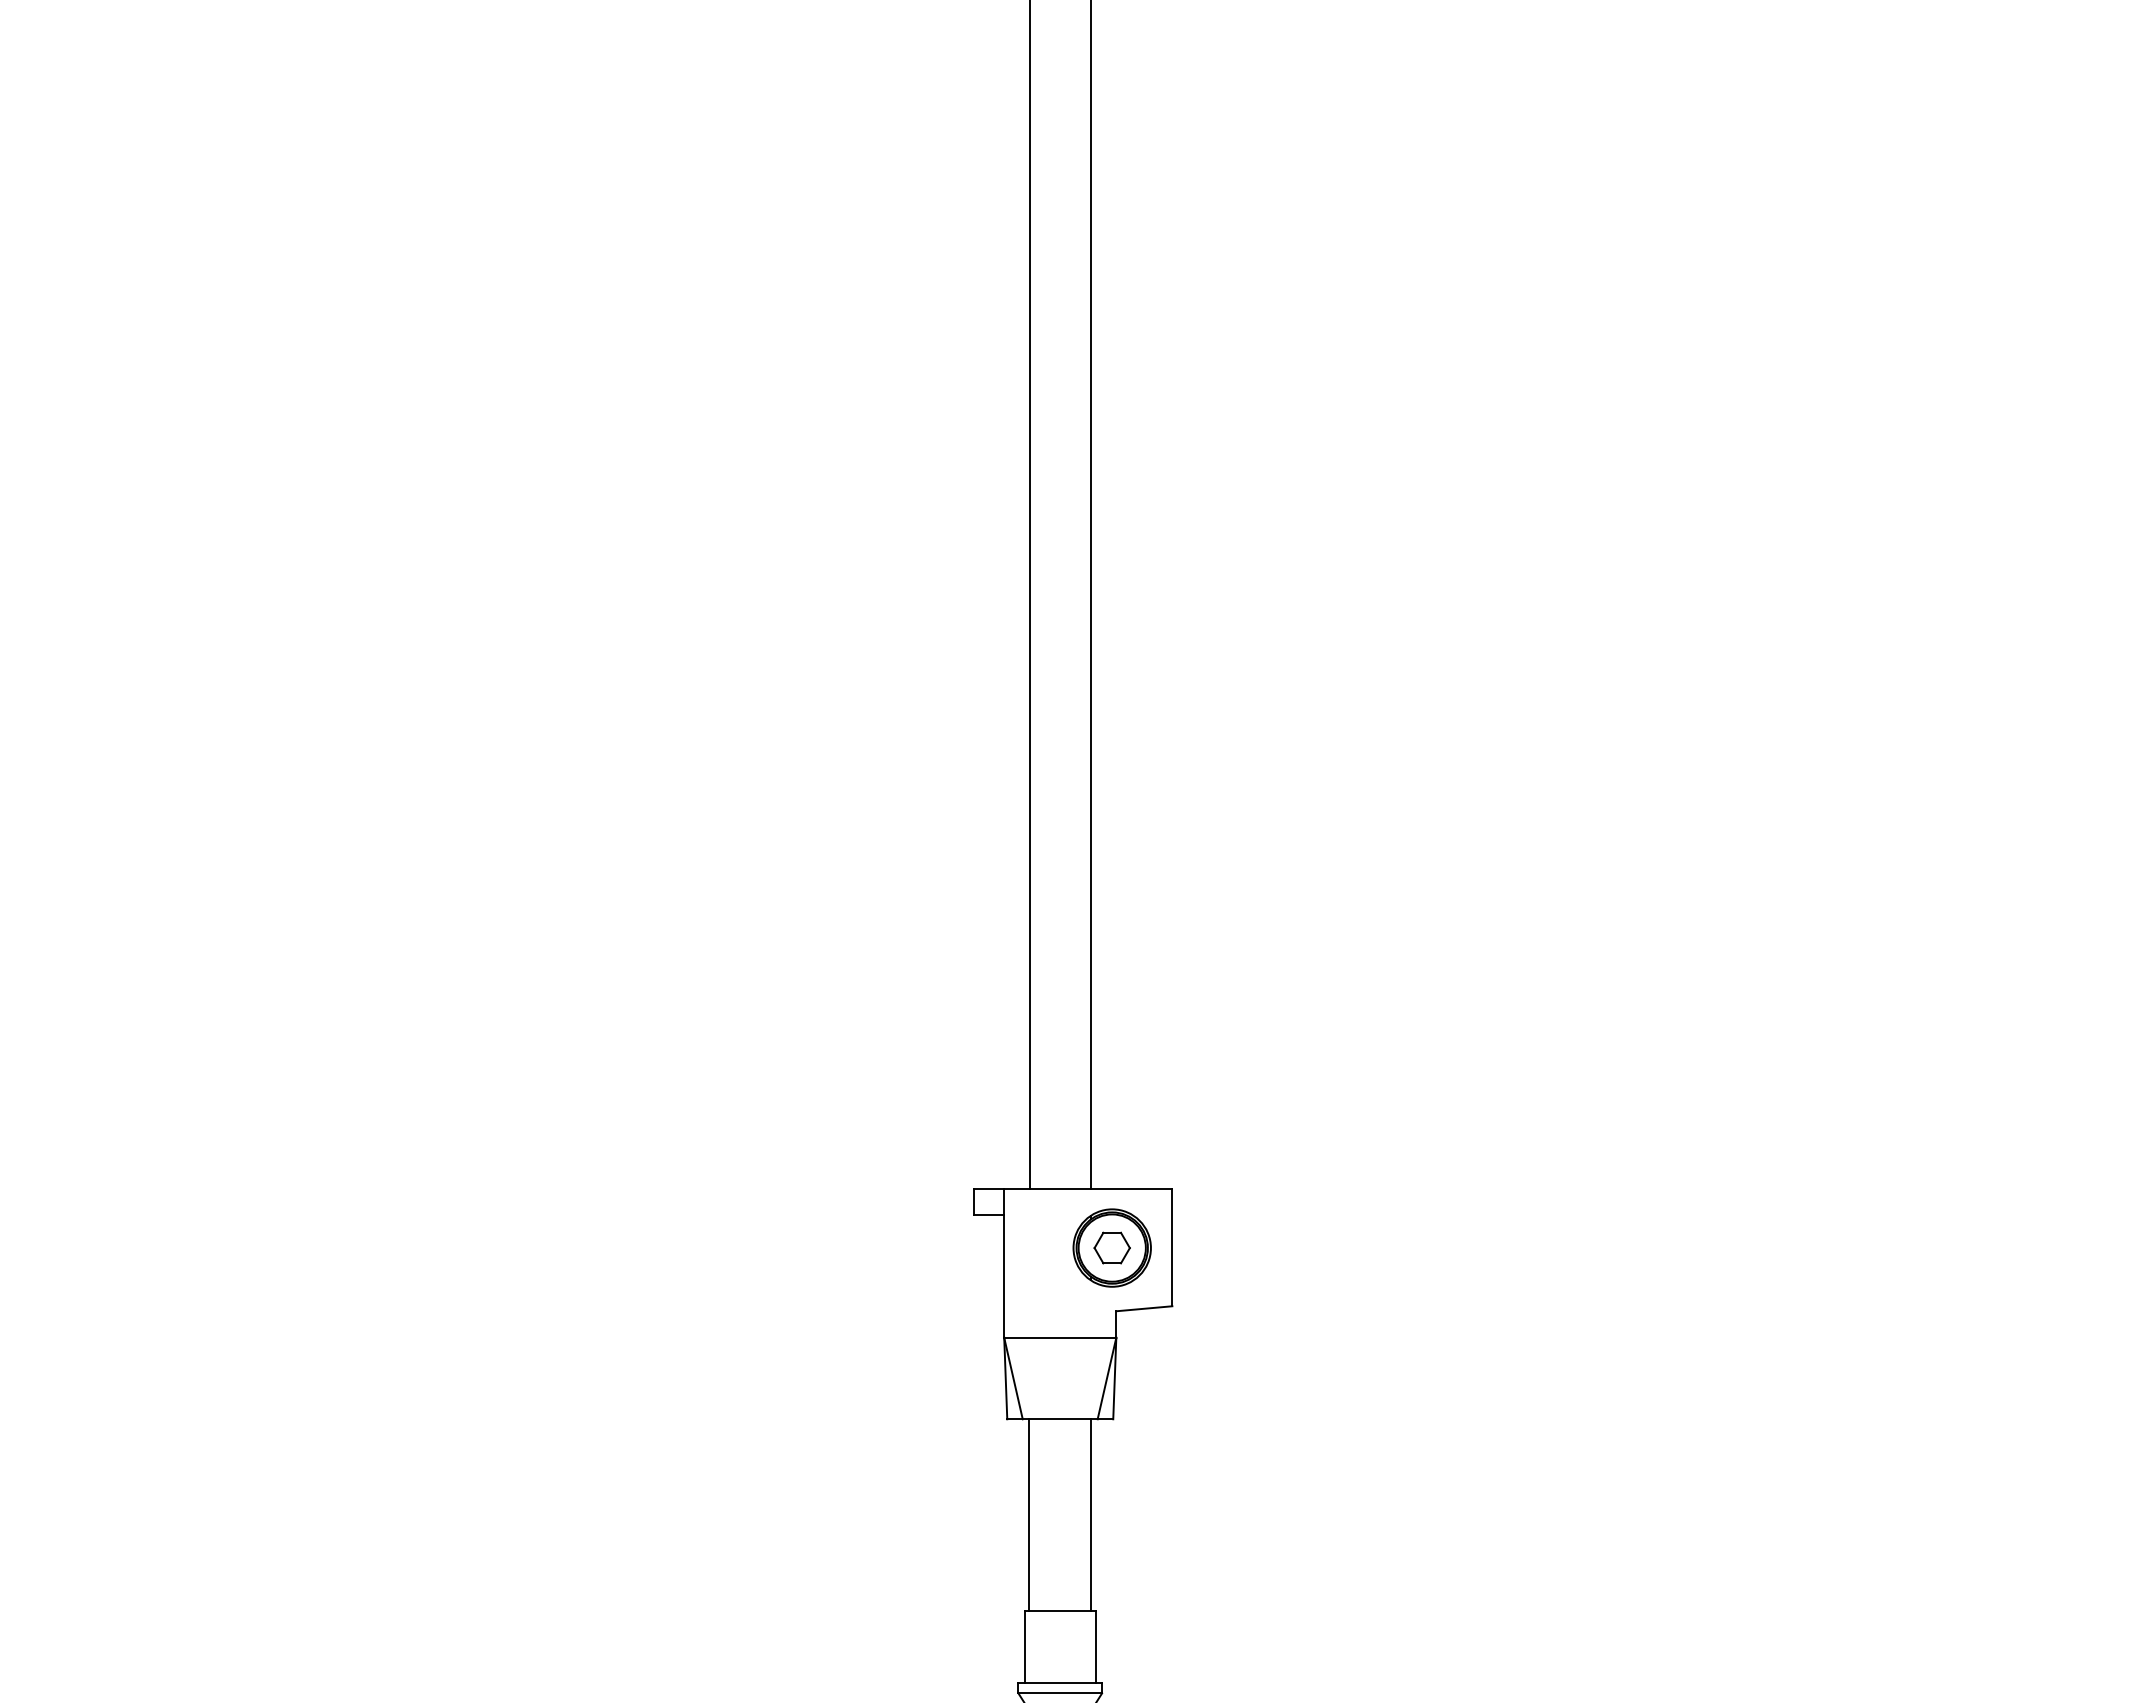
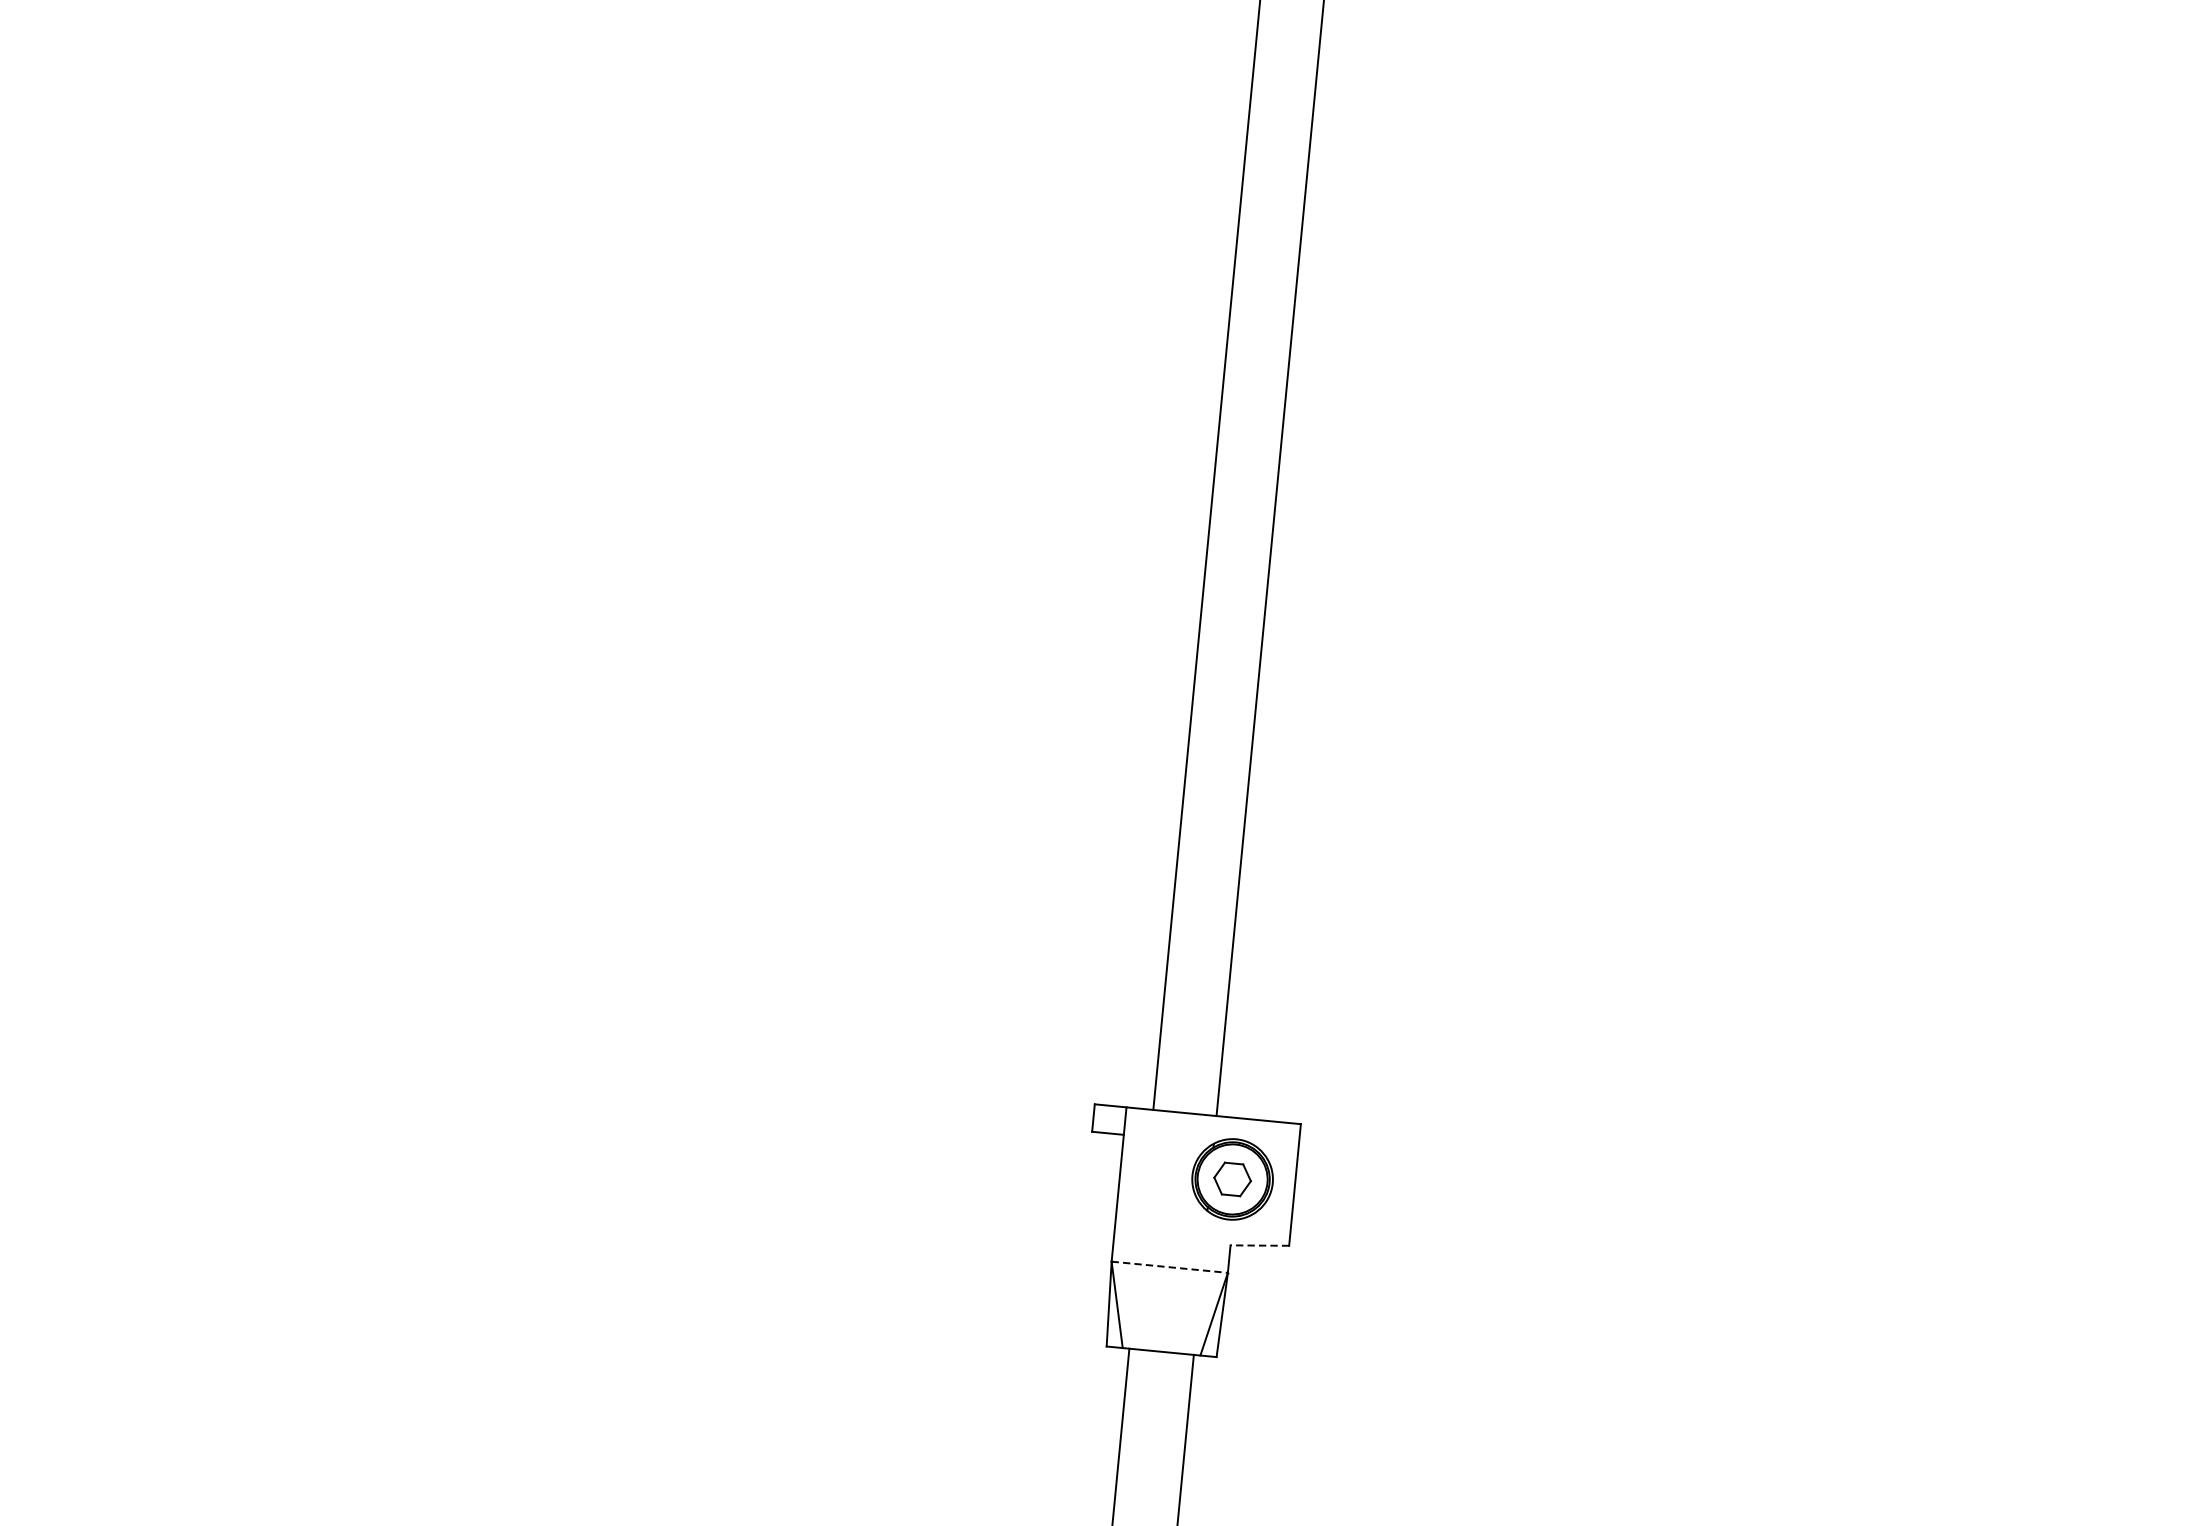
line: (1143, 1308) -> (1259, 1245), solid -> dashed
line: (1060, 1337) -> (1170, 1267), solid -> dashed

